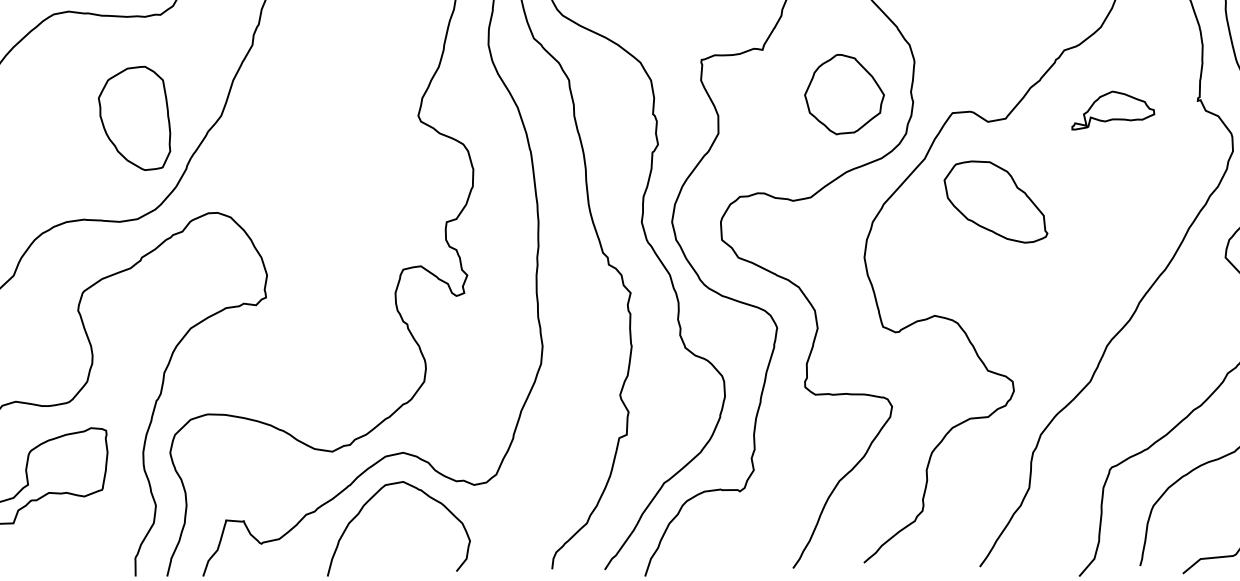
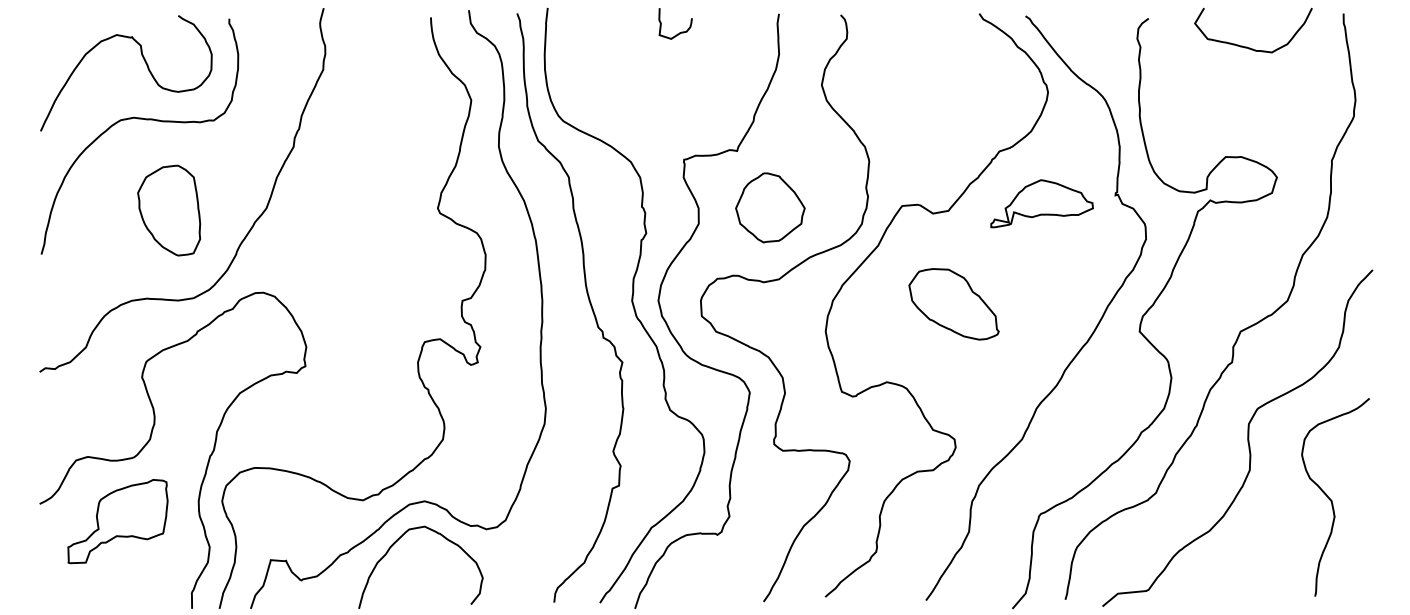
part: (844, 94) -> (770, 207), moved
part: (1112, 110) -> (1041, 203), size x1.43
part: (134, 118) -> (169, 210), moved
part: (995, 202) -> (953, 304), moved

